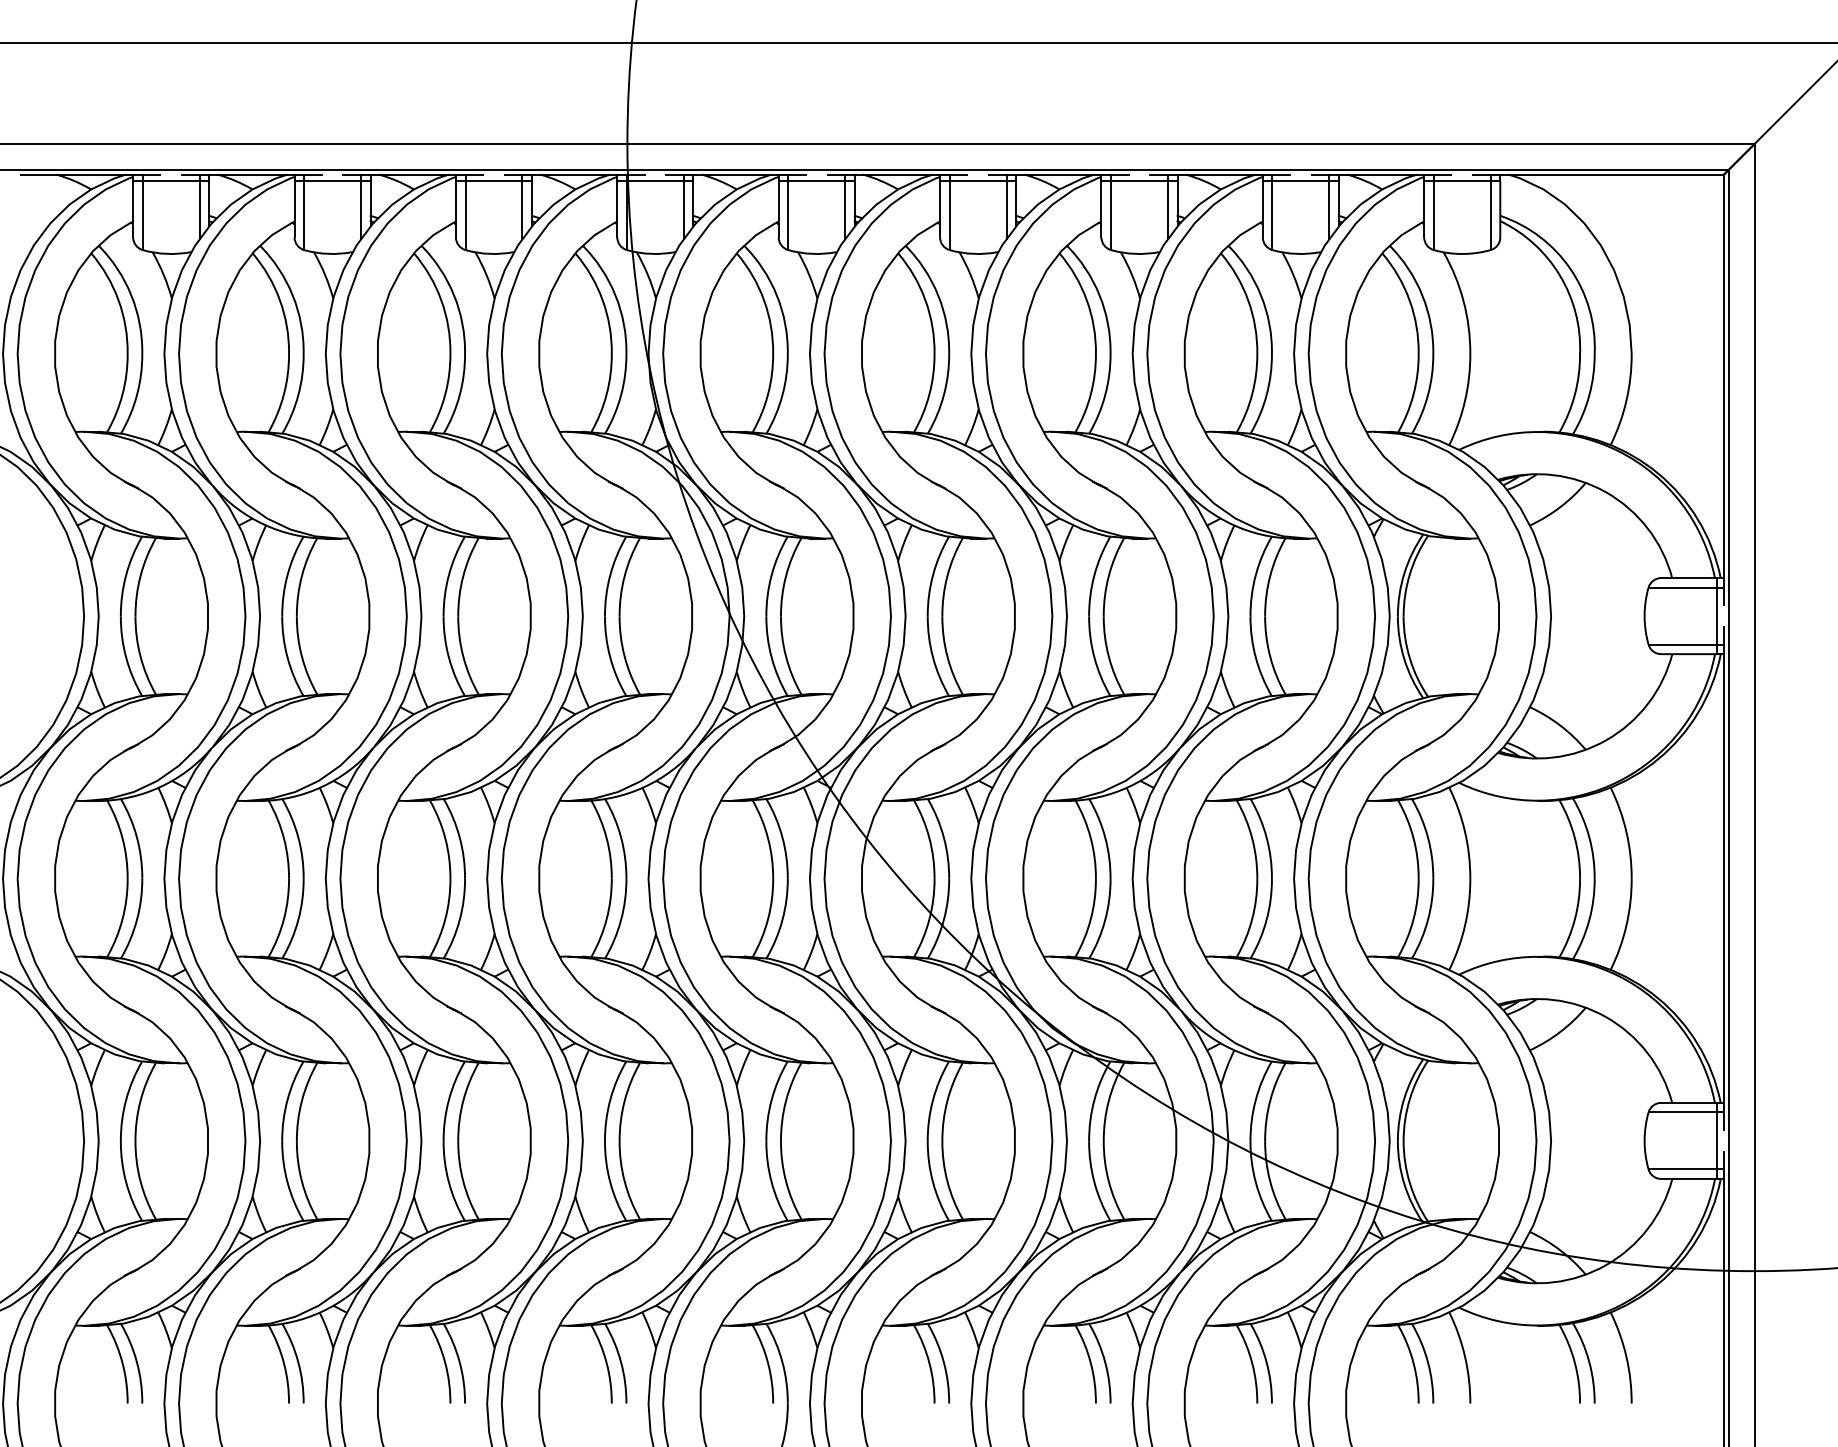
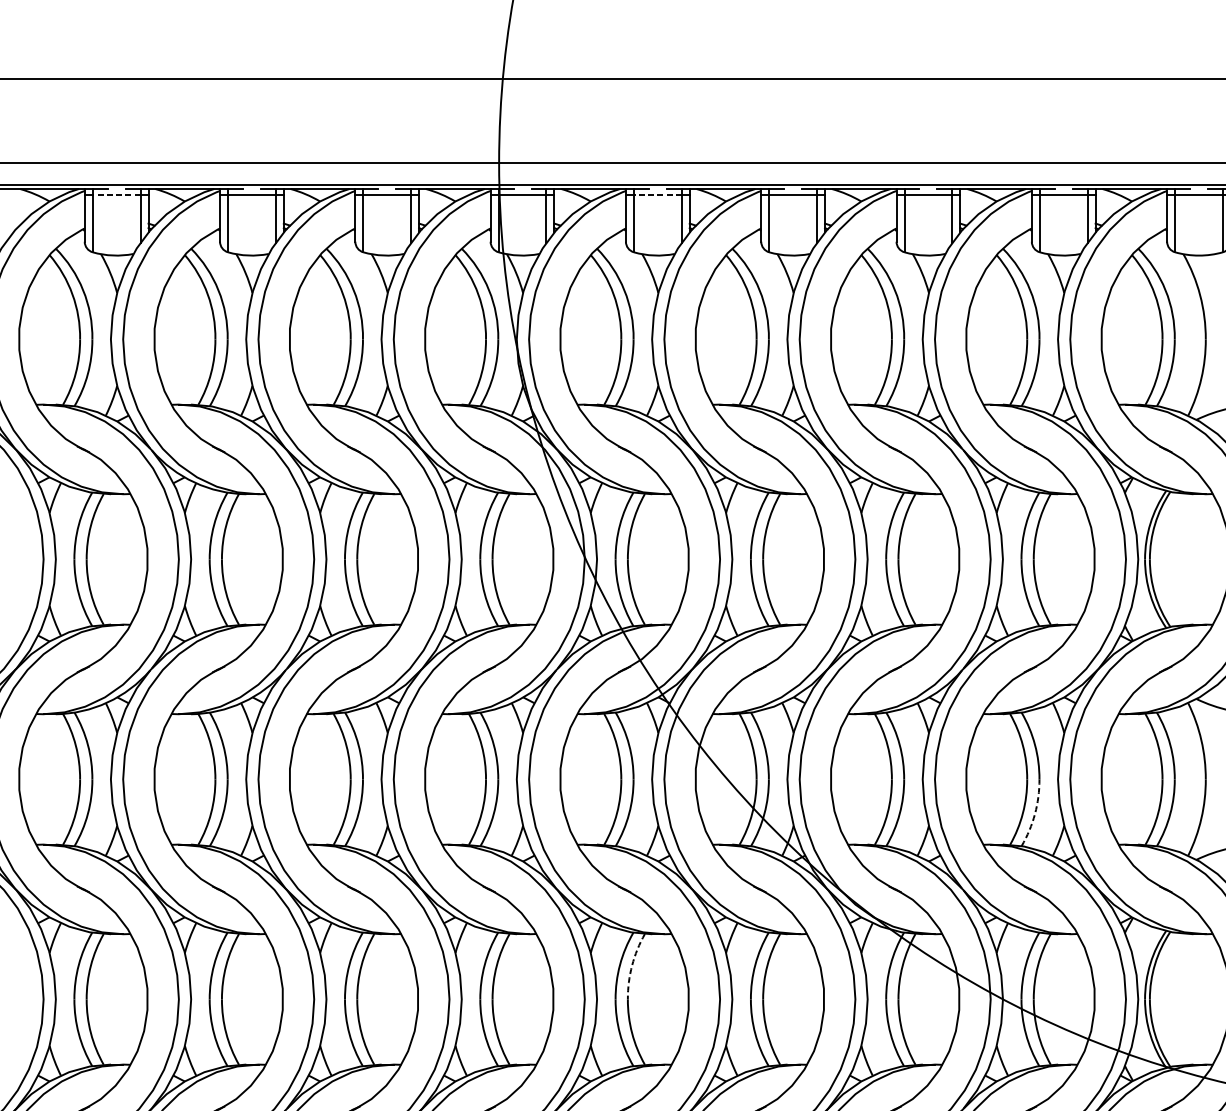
line: (170, 181) -> (116, 194), solid -> dashed
line: (816, 181) -> (657, 194), solid -> dashed
arc: (1266, 919) -> (1034, 813), solid -> dashed
arc: (786, 1100) -> (632, 965), solid -> dashed

